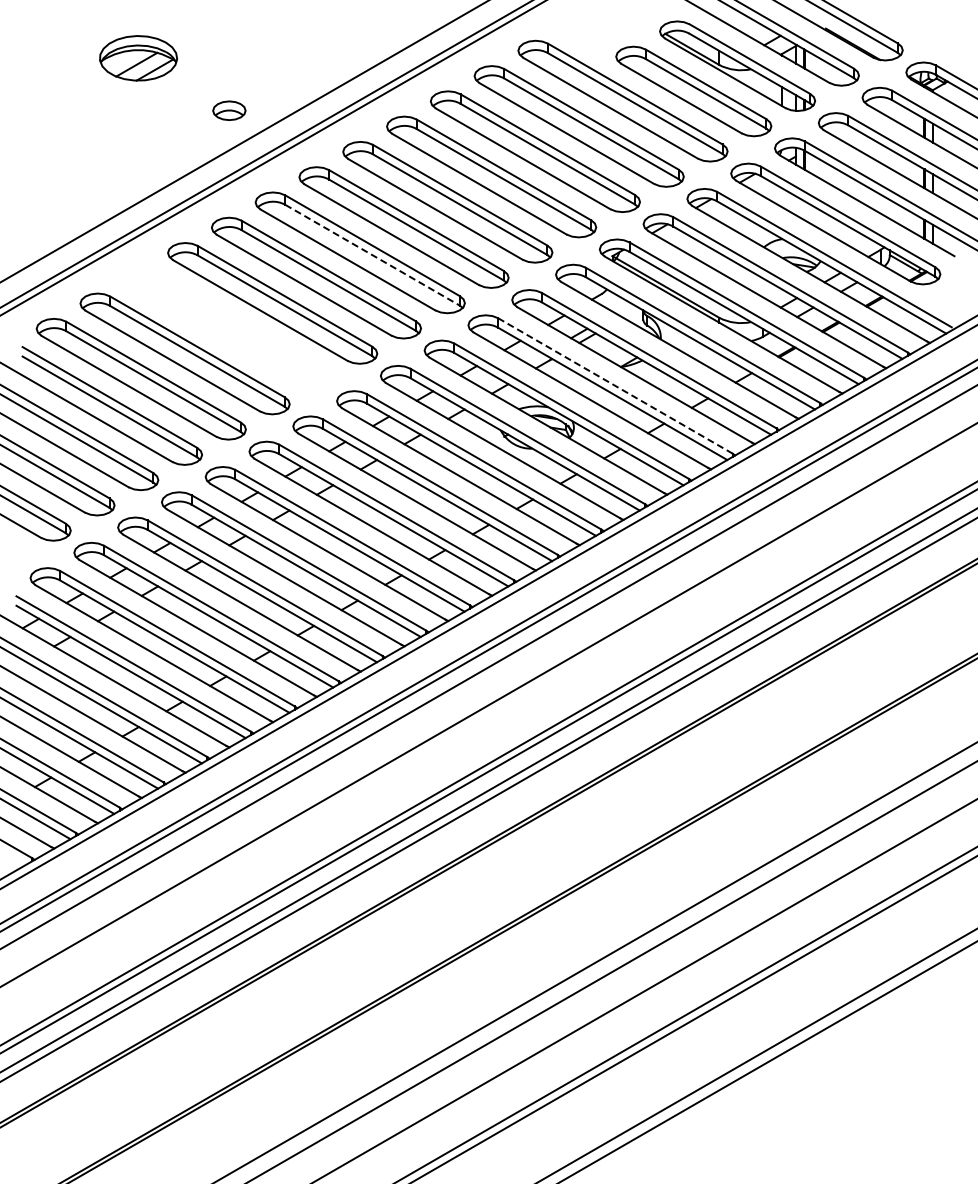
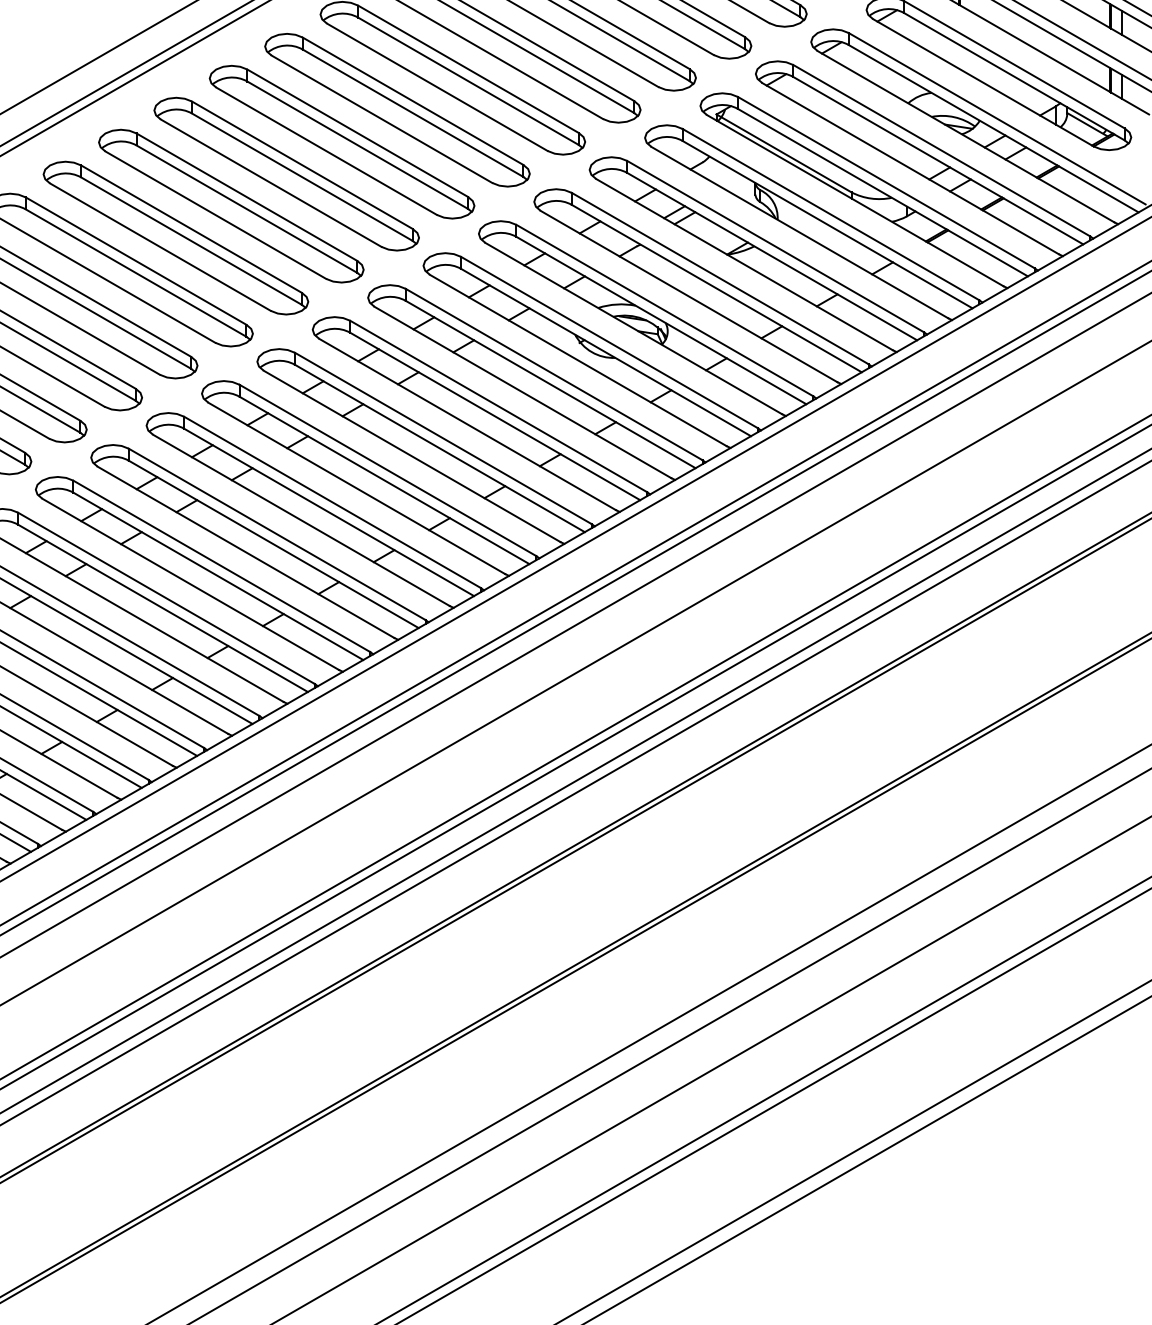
line: (372, 255) -> (412, 113), dashed -> solid
part: (228, 328) -> (230, 205), added
line: (615, 385) -> (720, 278), dashed -> solid

